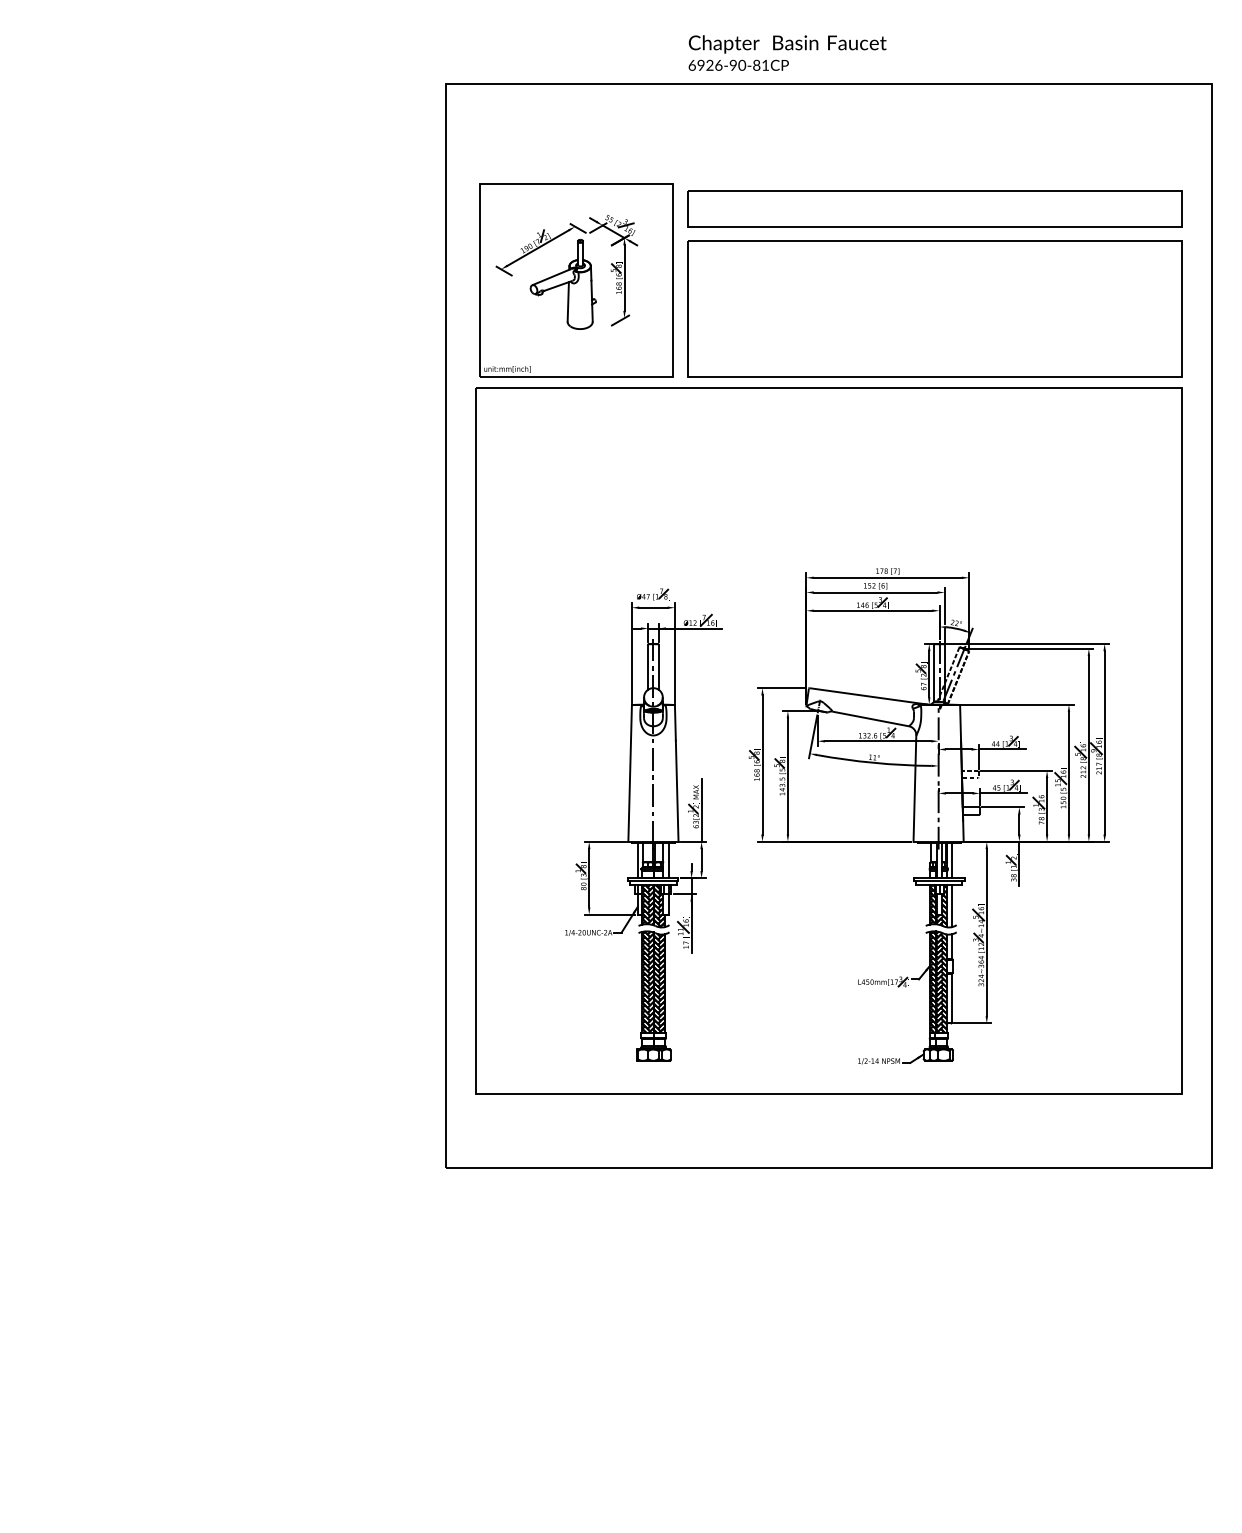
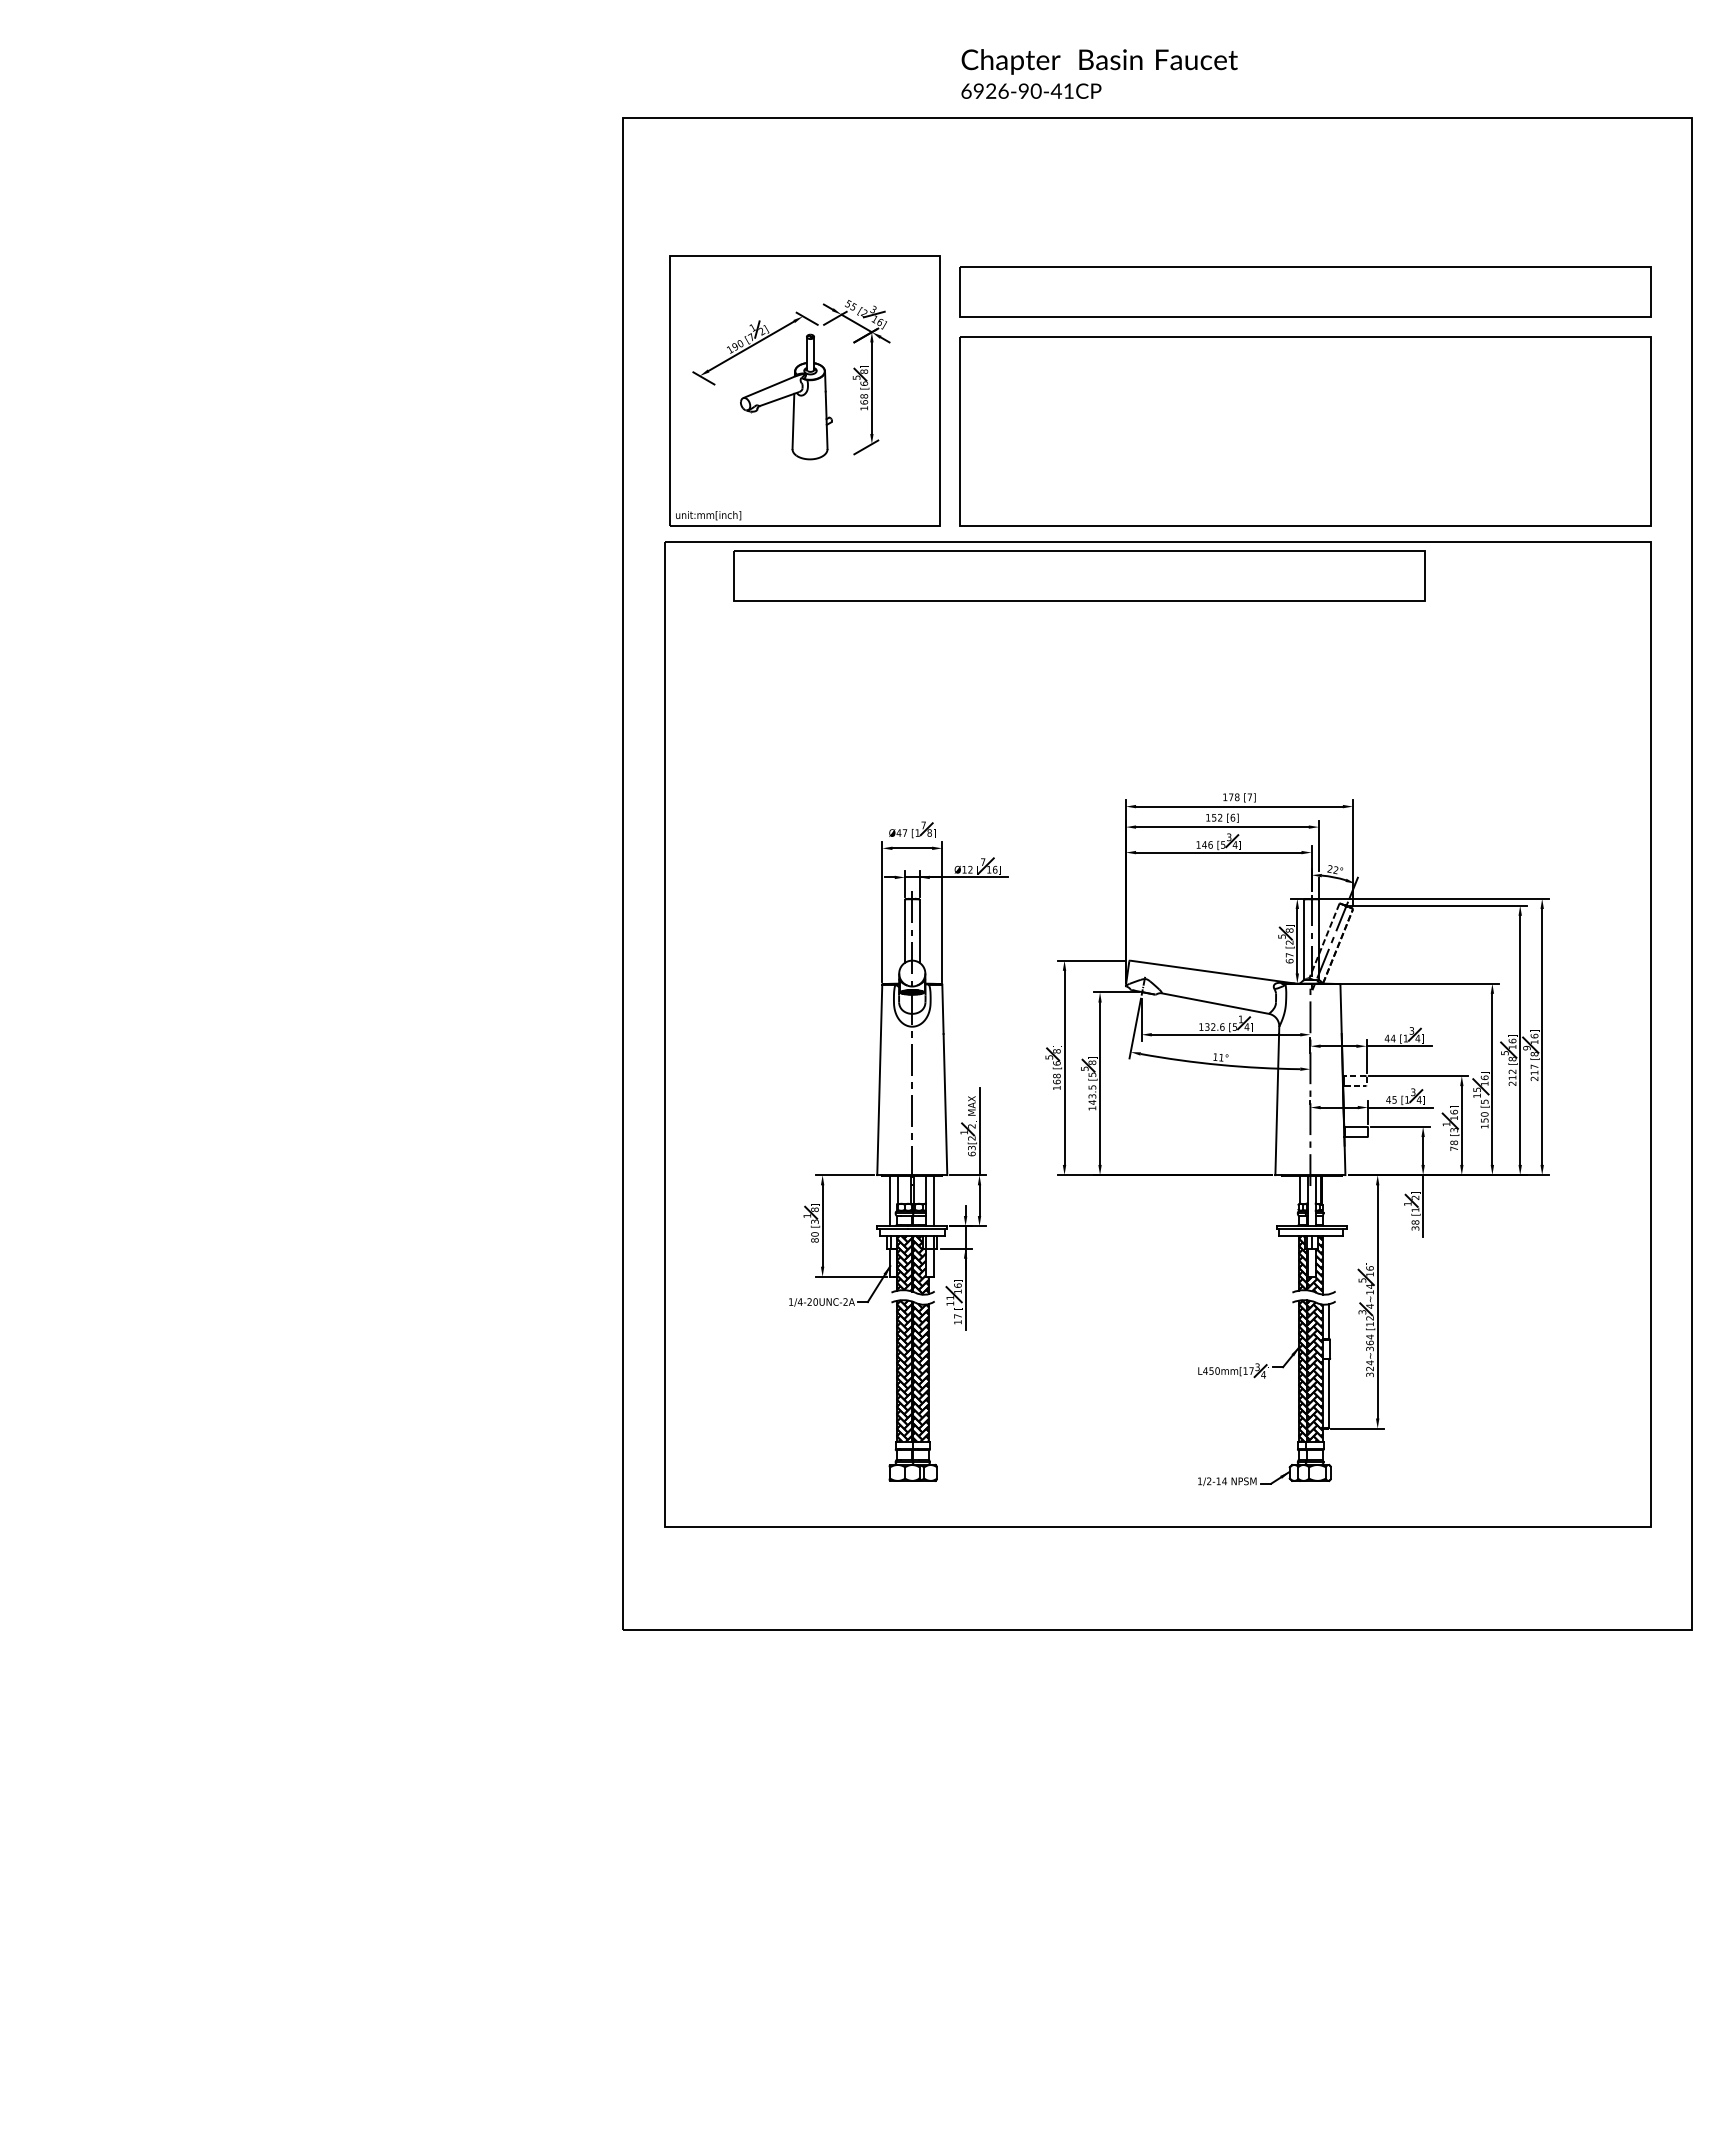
text: (756, 64) -> (1055, 90), 6926-90-81CP -> 6926-90-41CP
part: (773, 412) -> (1079, 575), added
line: (951, 860) -> (1328, 1201), removed
line: (951, 905) -> (1328, 1264), removed

